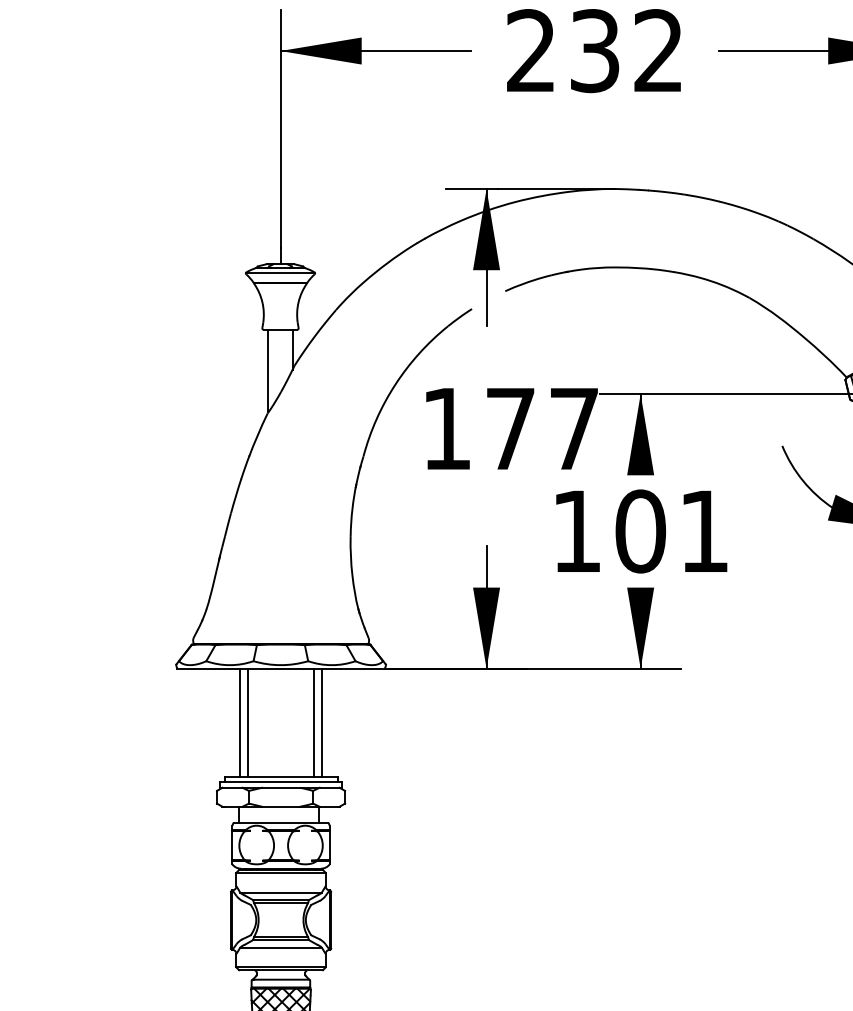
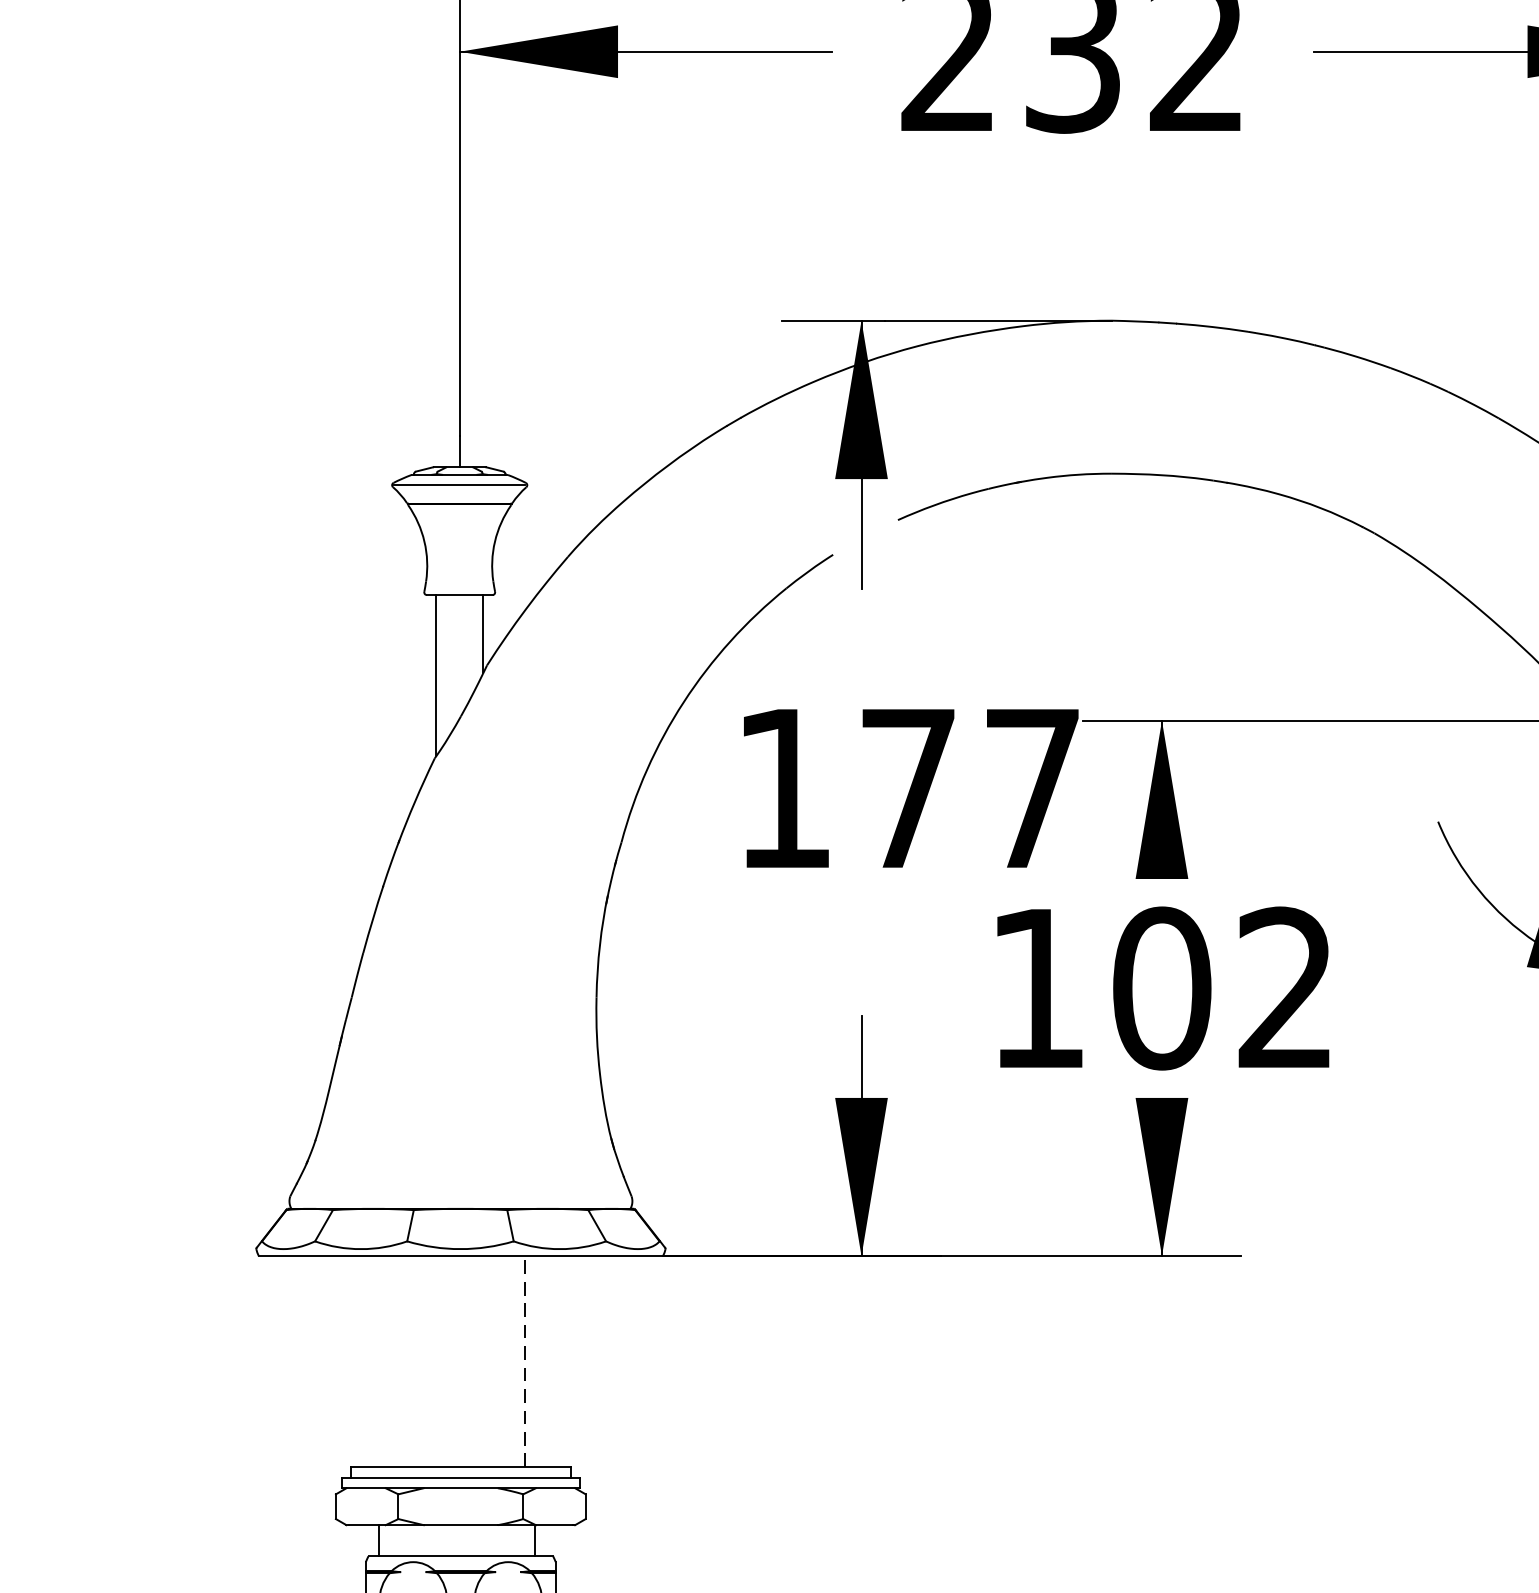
text: (703, 530) -> (1284, 986), 101 -> 102
line: (240, 722) -> (381, 1360), removed
line: (247, 722) -> (395, 1360), removed
line: (313, 722) -> (524, 1360), solid -> dashed
line: (321, 722) -> (539, 1360), removed

